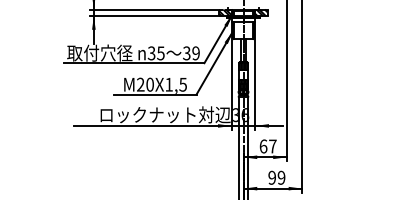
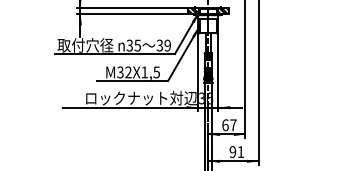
text: (145, 84) -> (124, 72), M20X1,5 -> M32X1,5
text: (281, 178) -> (240, 152), 99 -> 91

